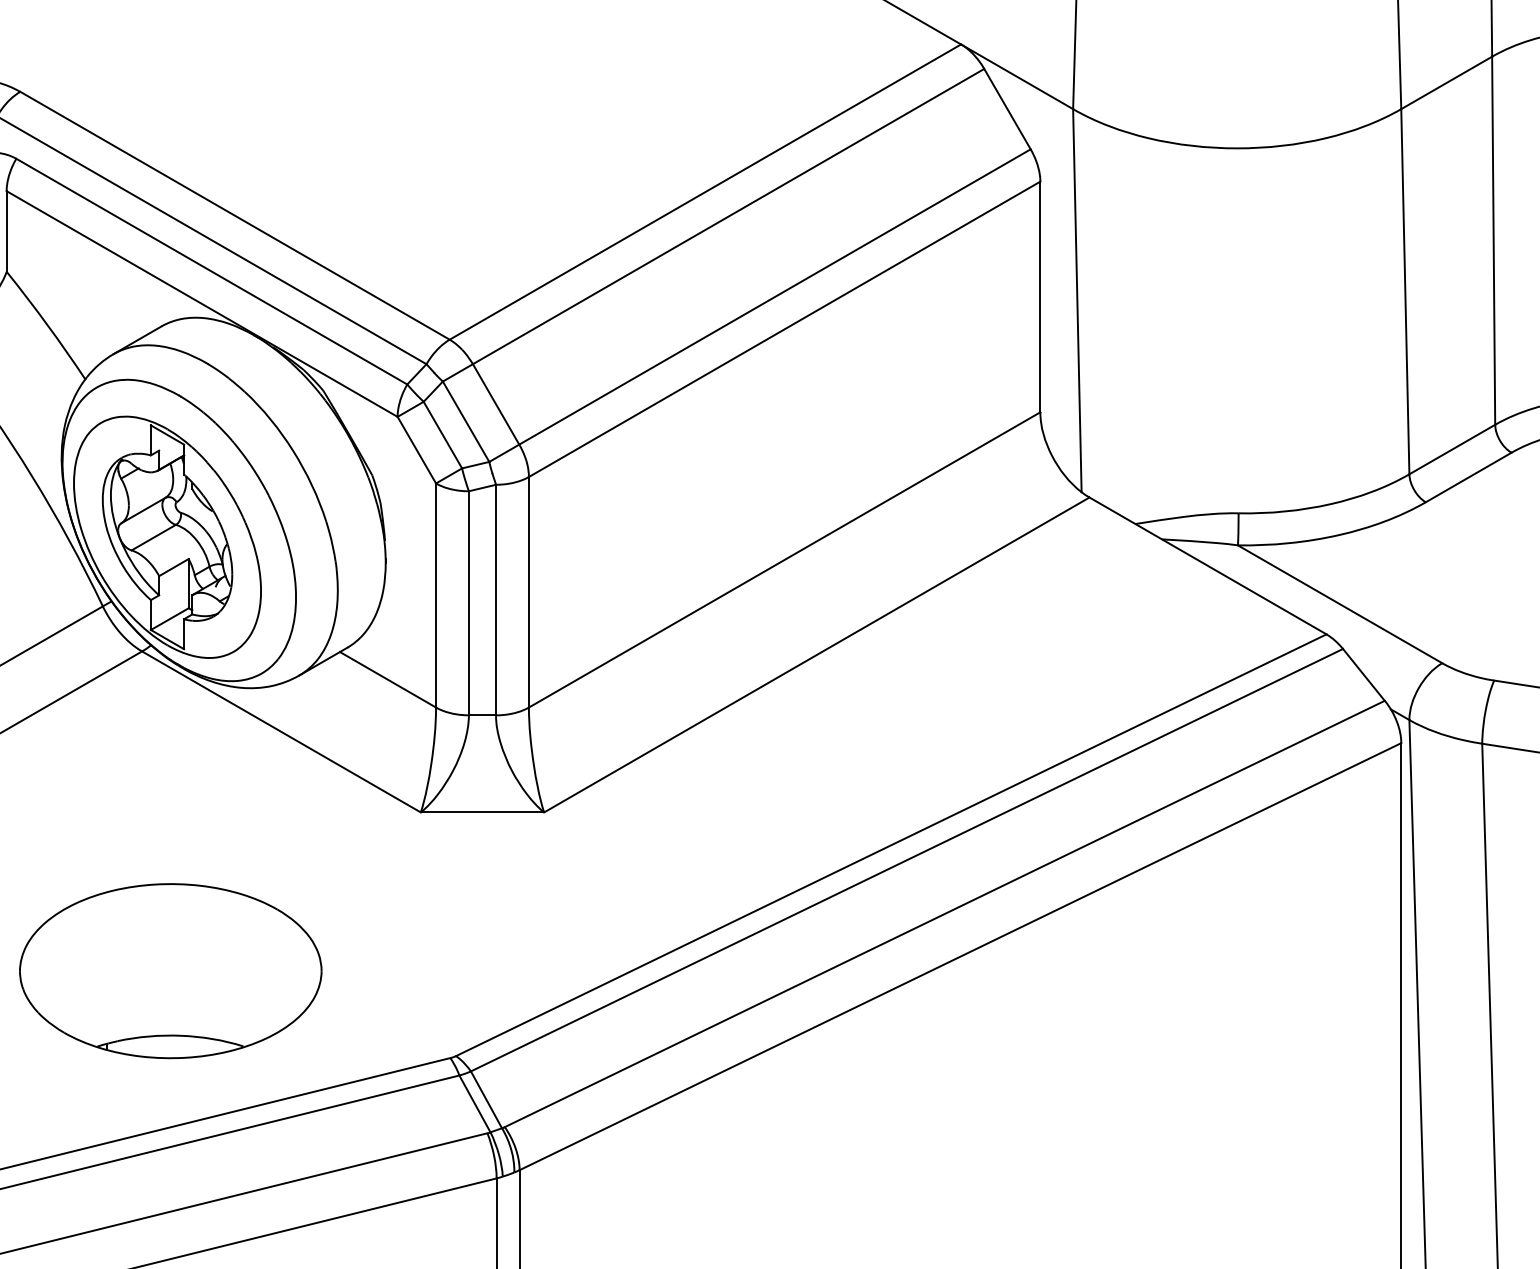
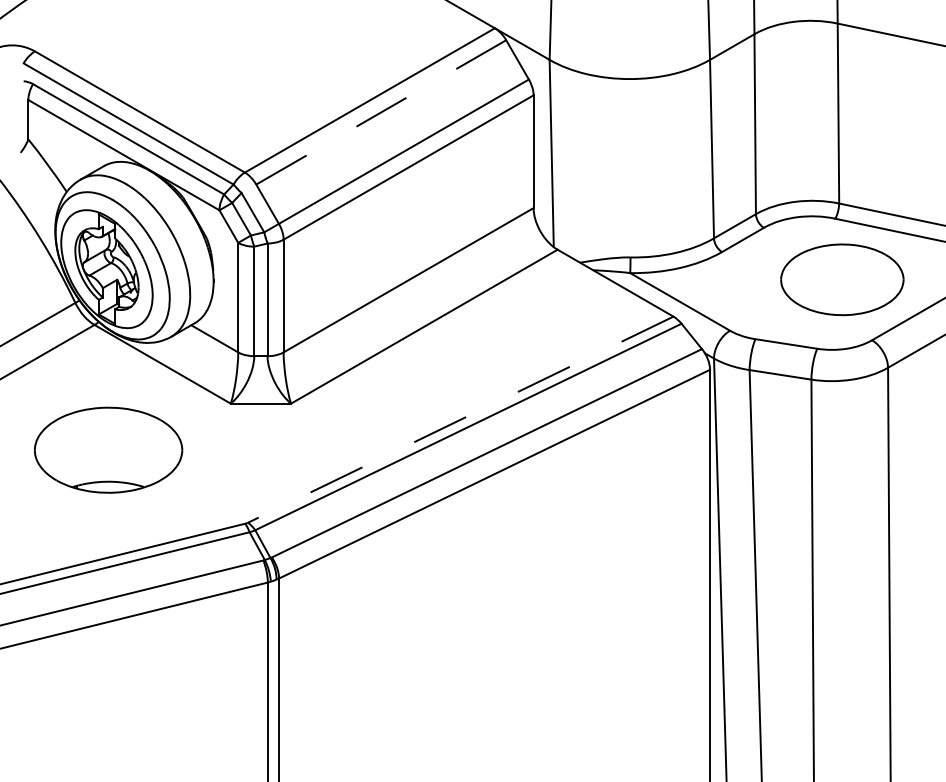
line: (712, 224) -> (373, 116), solid -> dashed
line: (890, 844) -> (460, 419), solid -> dashed
part: (170, 969) -> (108, 449), moved

